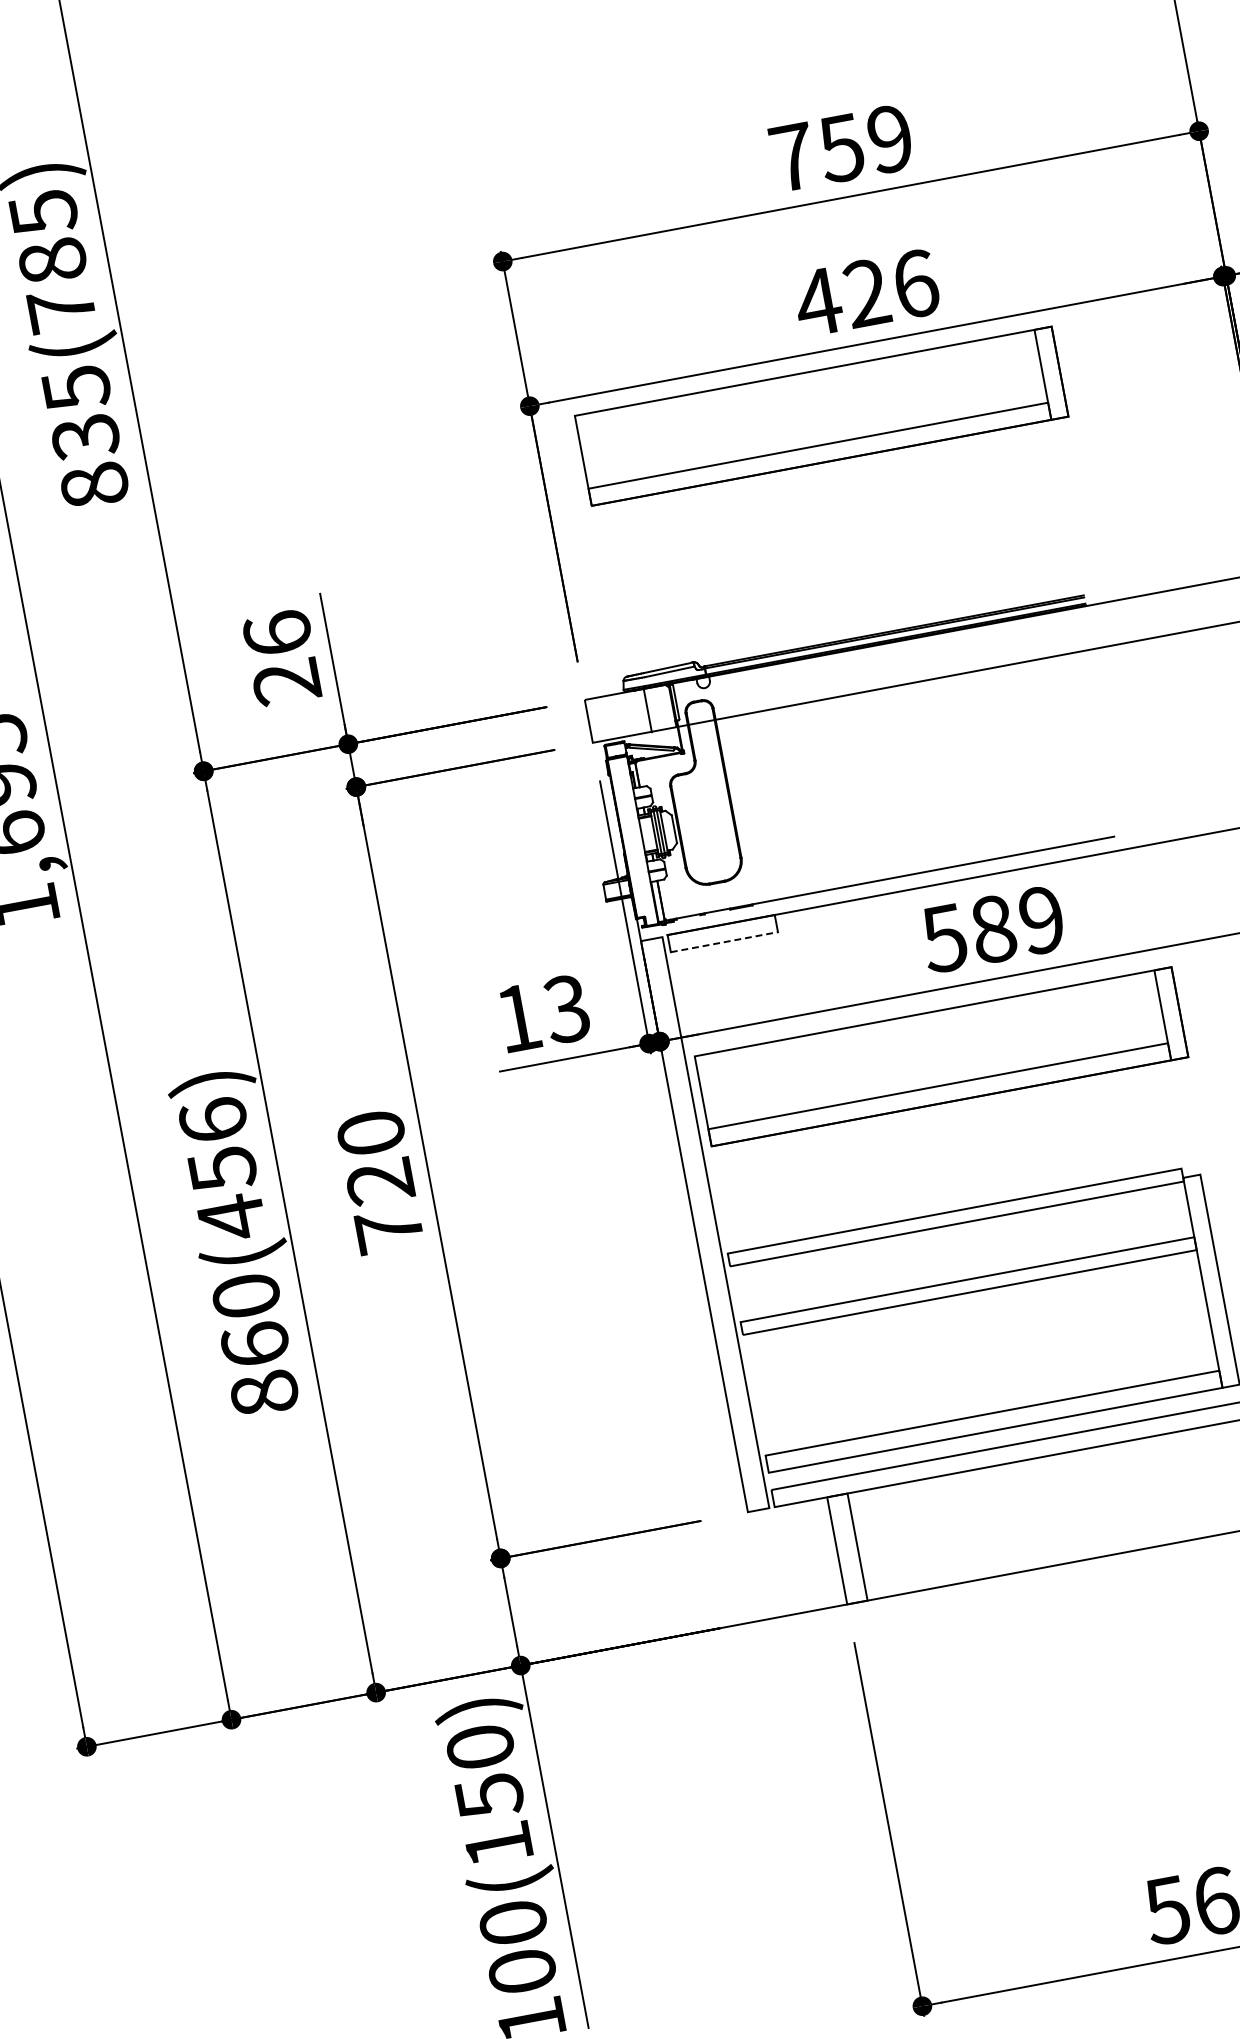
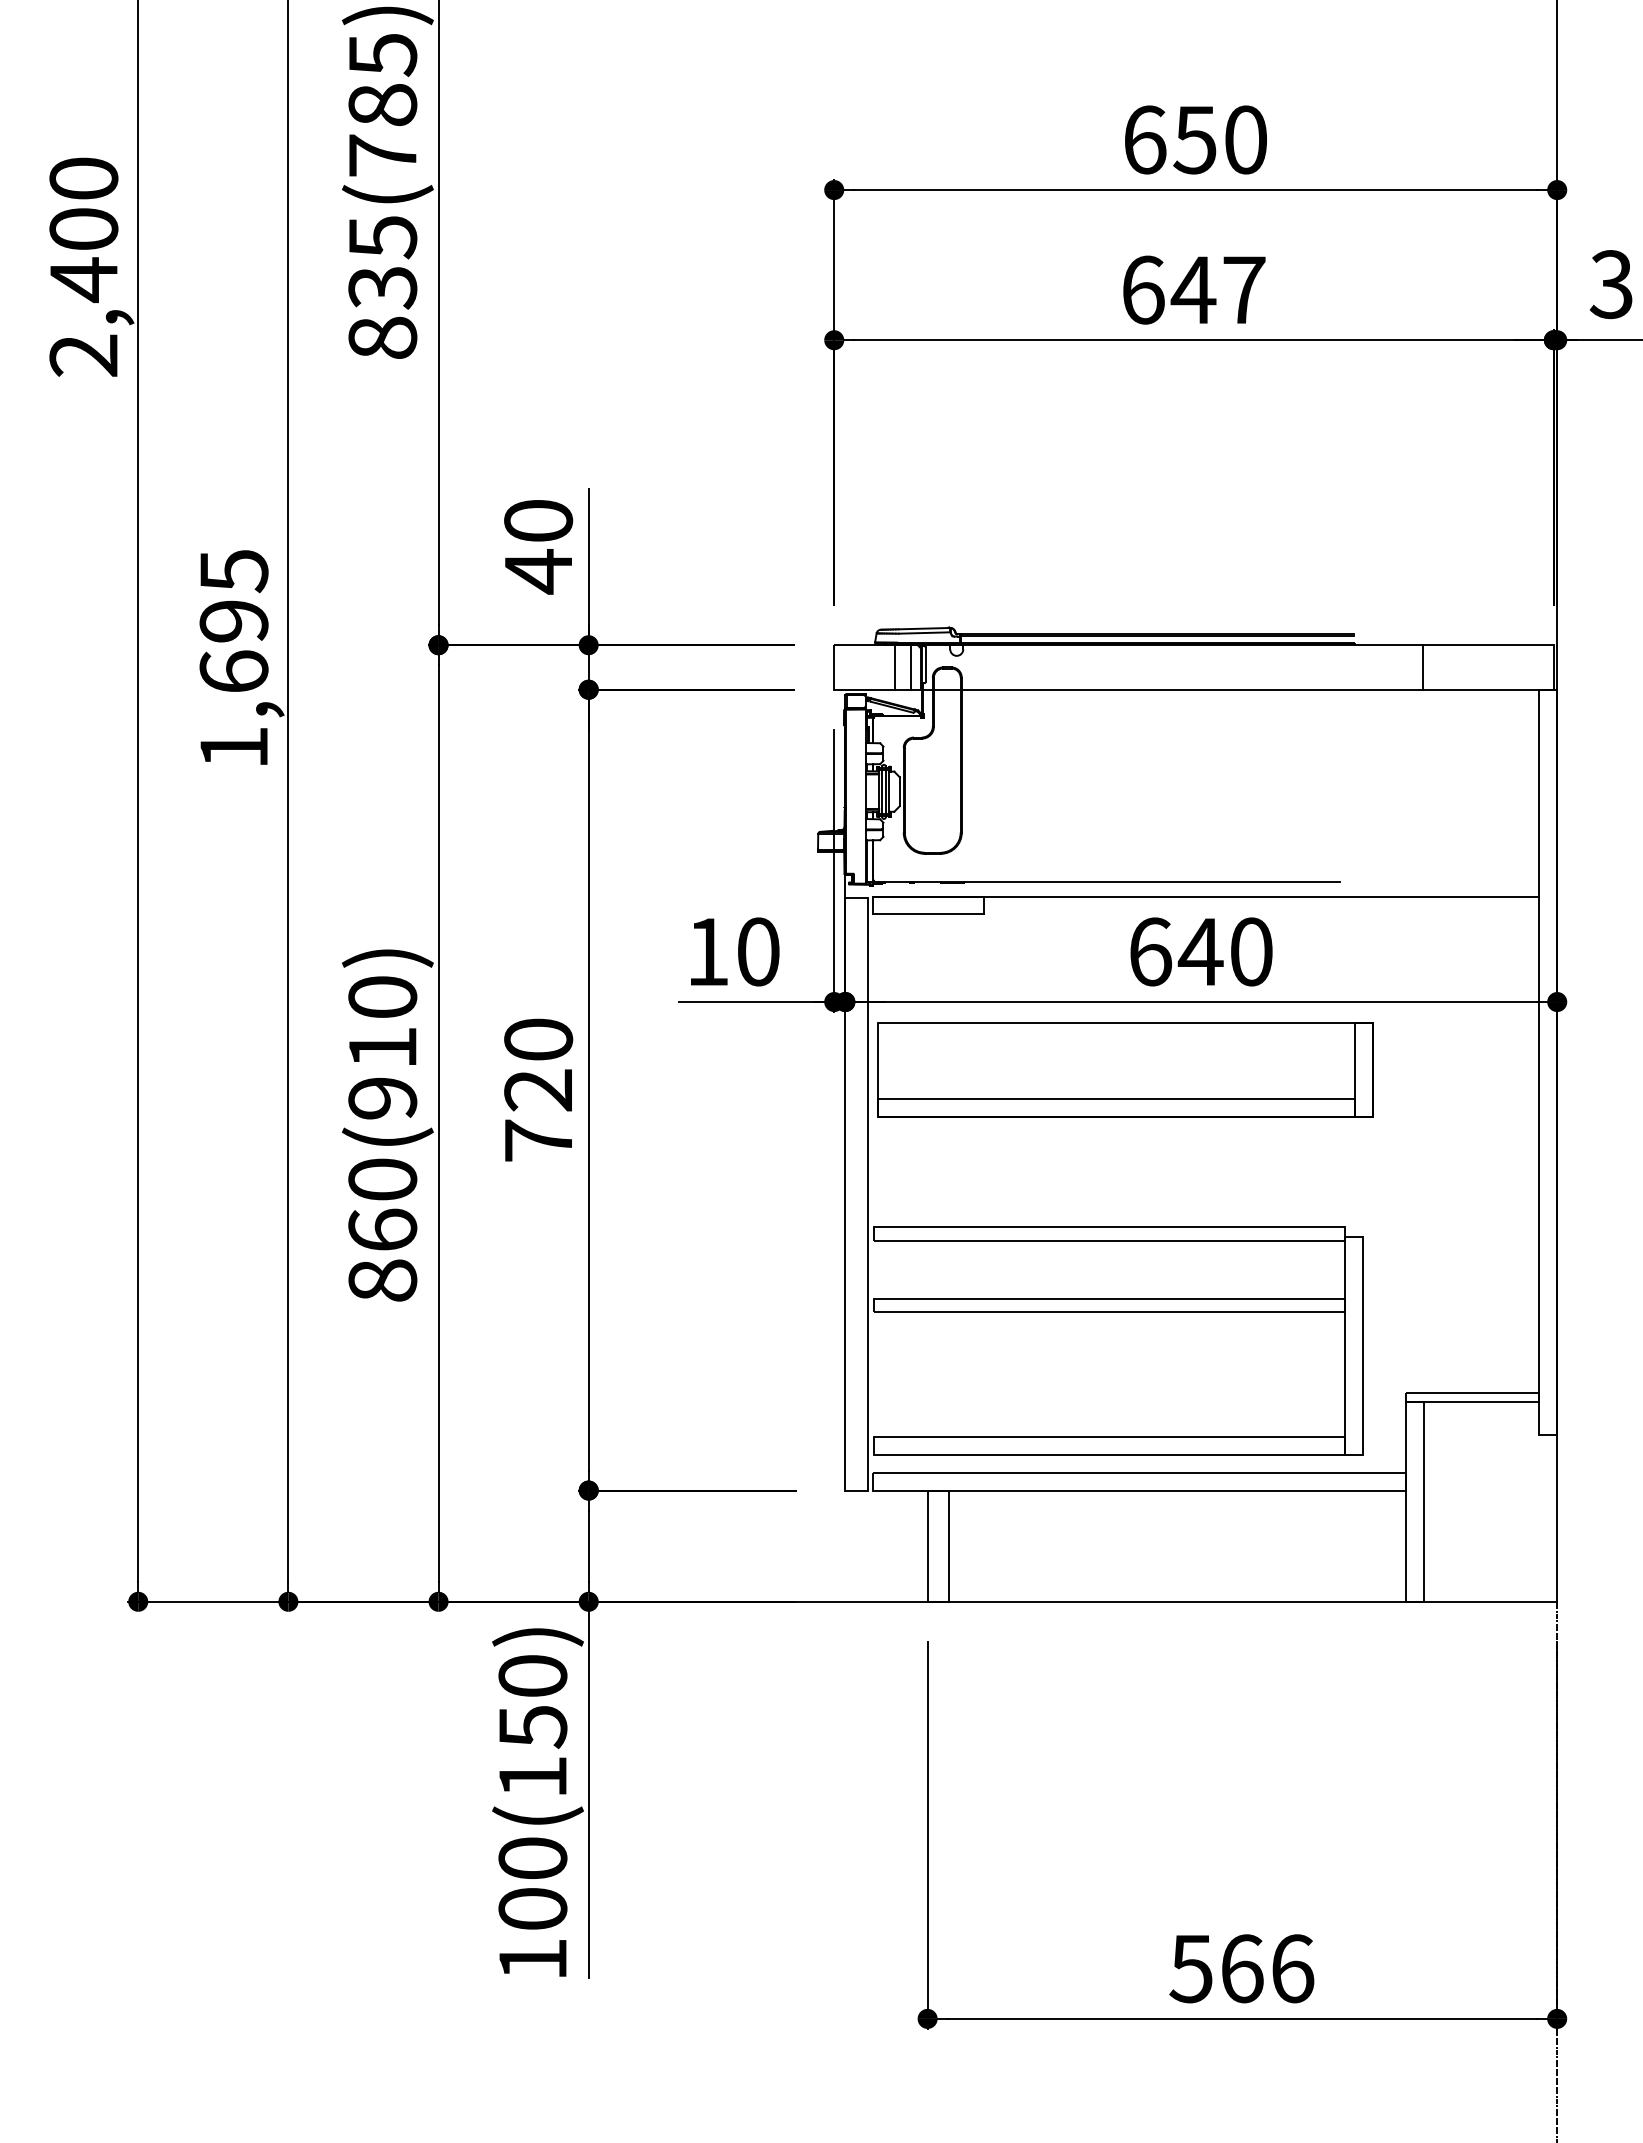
text: (841, 147) -> (1195, 139), 759 -> 650
text: (865, 292) -> (1192, 289), 426 -> 647
part: (821, 415) -> (1125, 404), removed
line: (1155, 615) -> (1422, 667), added
text: (282, 658) -> (538, 546), 26 -> 40
line: (662, 707) -> (910, 667), added
text: (992, 928) -> (1200, 951), 589 -> 640
line: (724, 942) -> (928, 914), dashed -> solid
text: (566, 1008) -> (757, 951), 13 -> 10
text: (222, 1169) -> (382, 1048), 860(456) -> 860(910)

